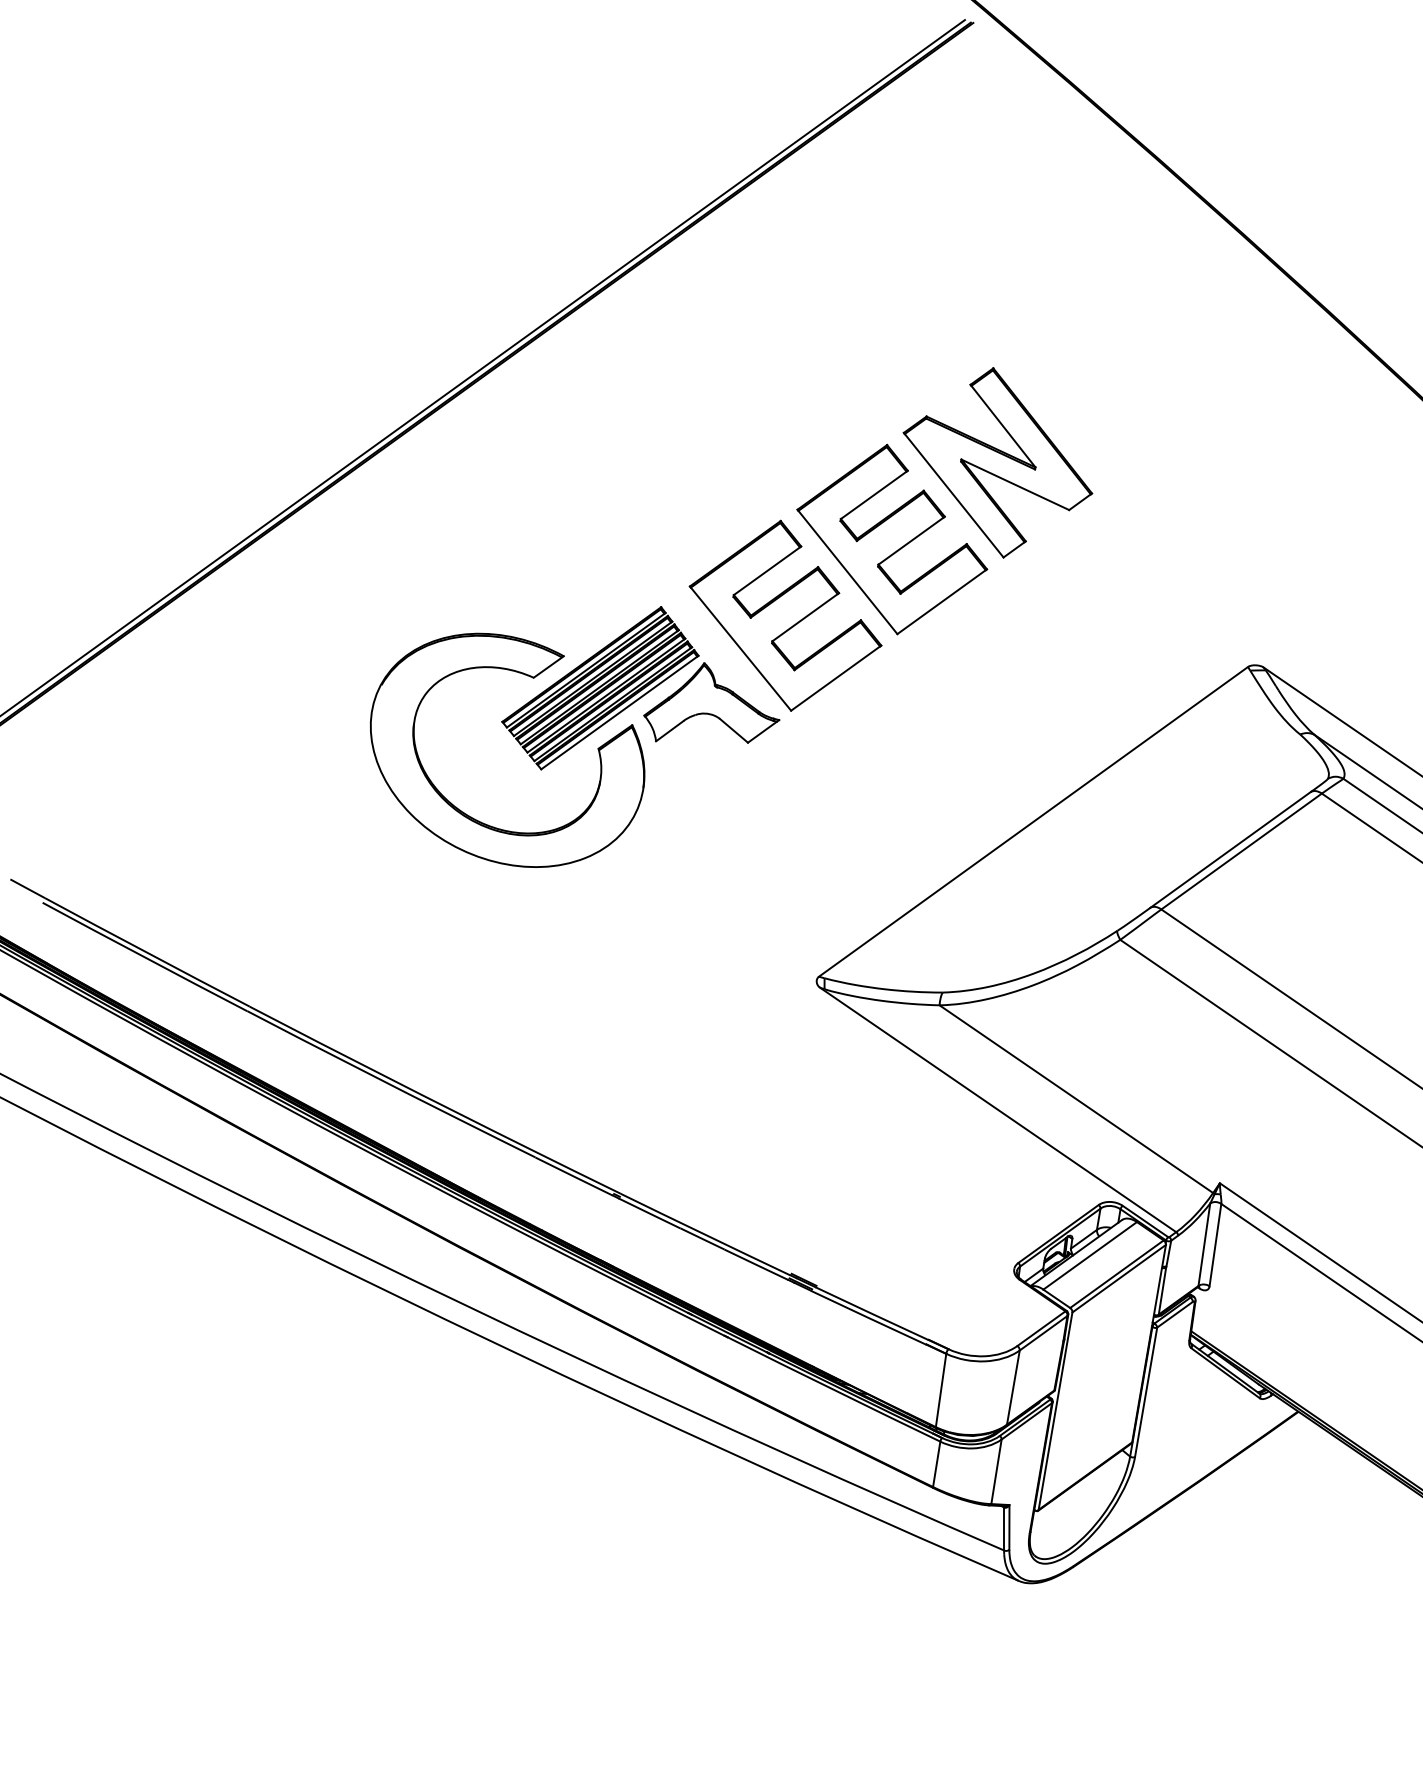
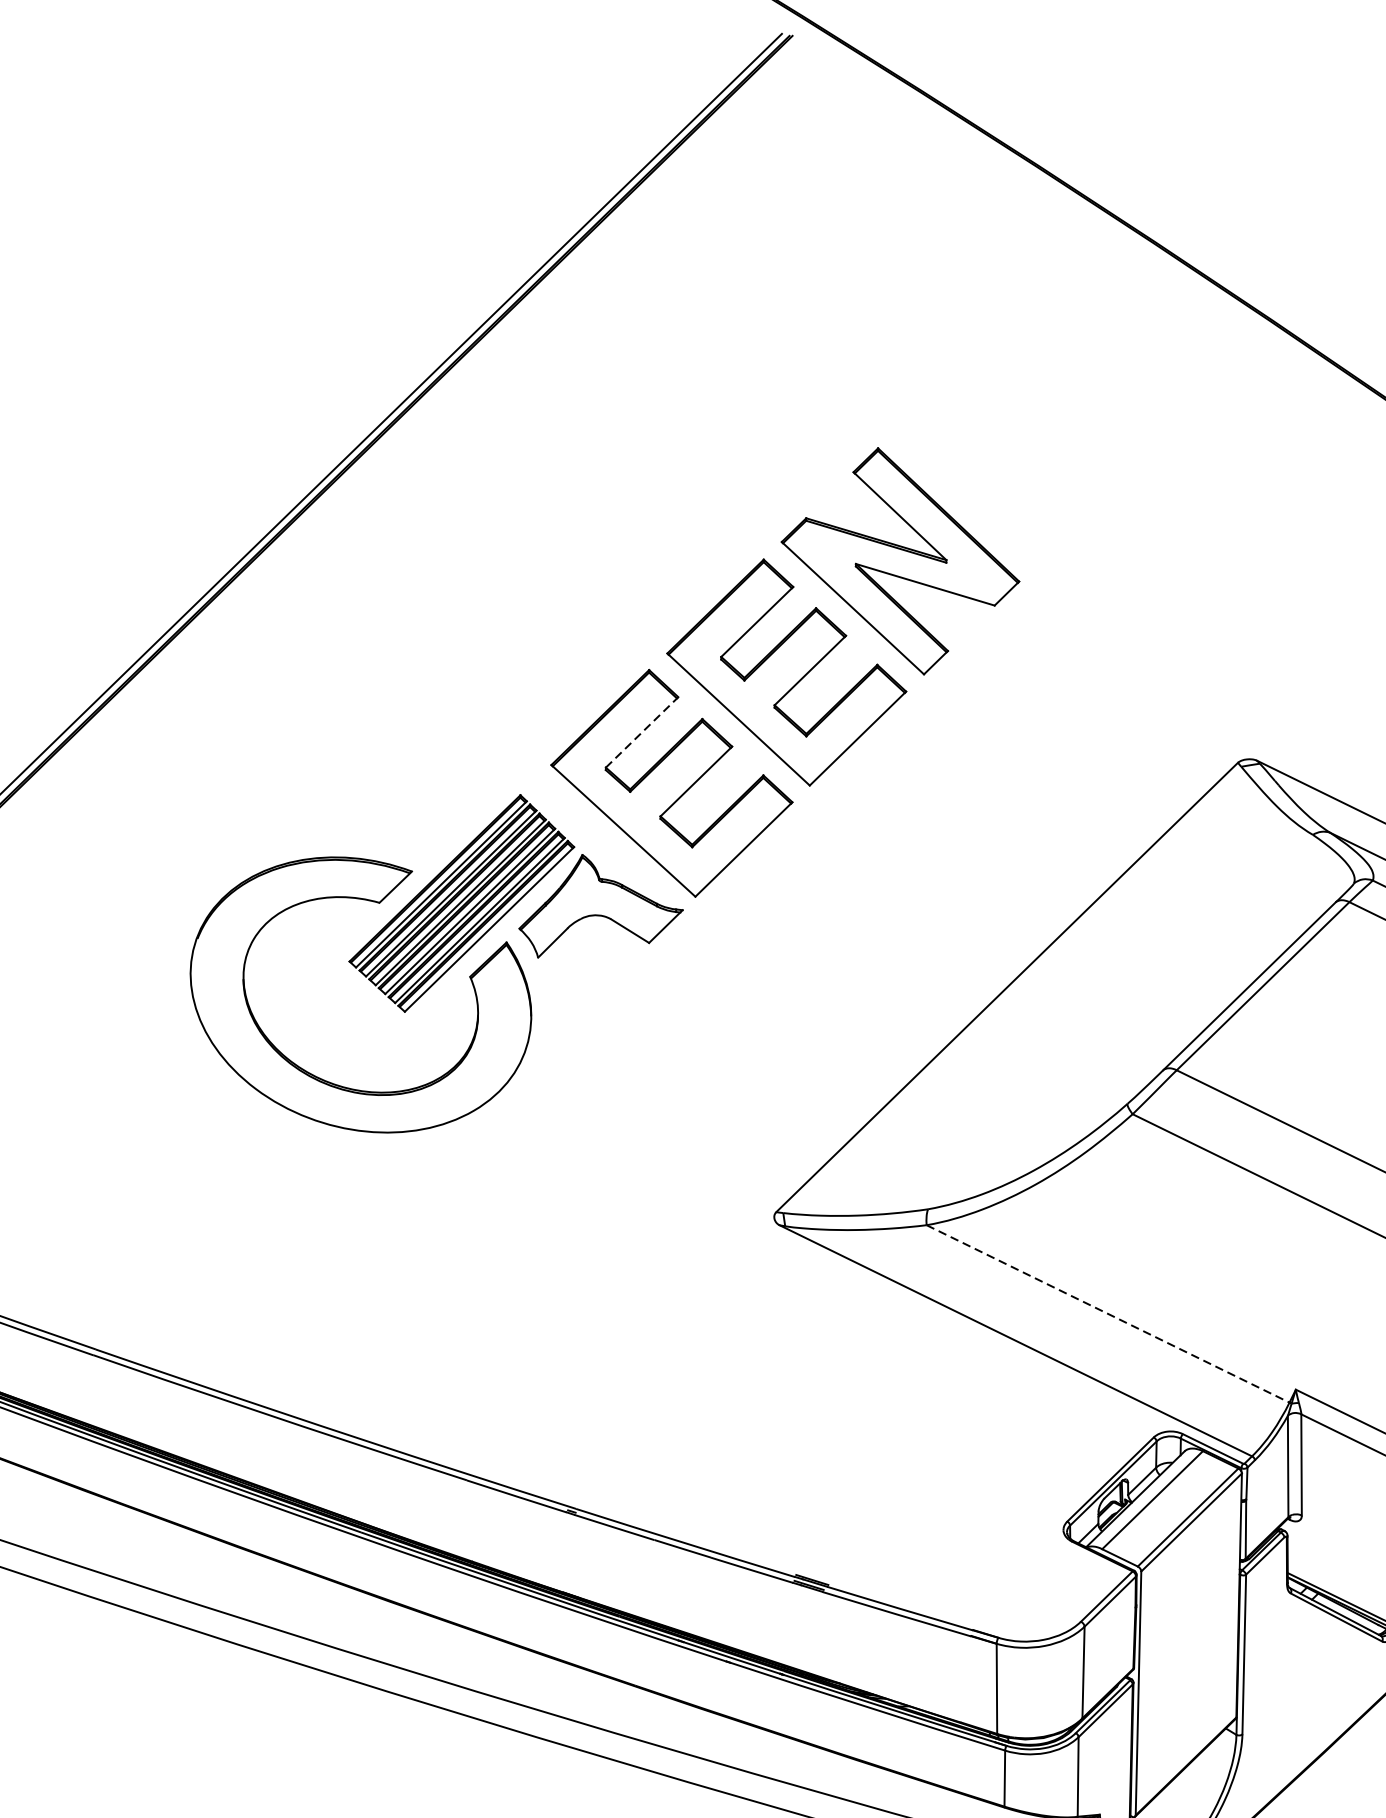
line: (767, 570) -> (642, 732), solid -> dashed
line: (1076, 1099) -> (1108, 1314), solid -> dashed

